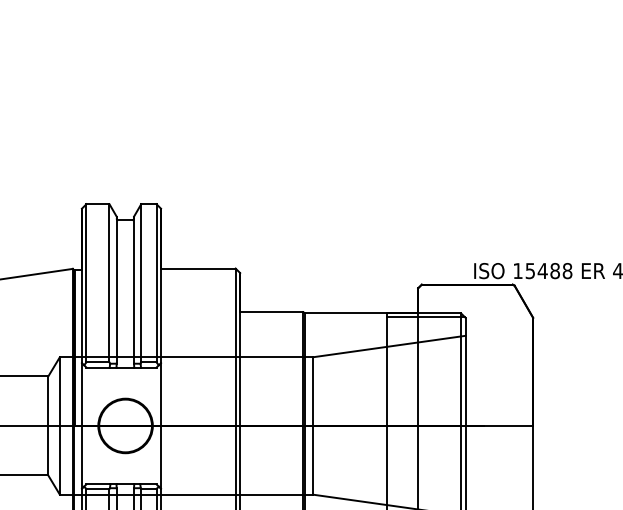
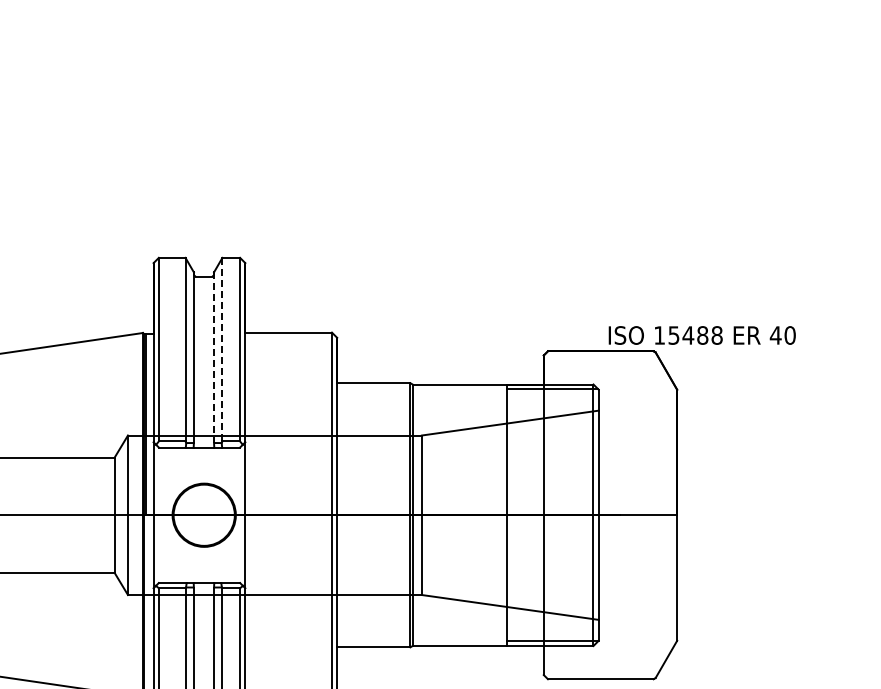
line: (141, 283) -> (222, 349), solid -> dashed
line: (134, 290) -> (214, 358), solid -> dashed

